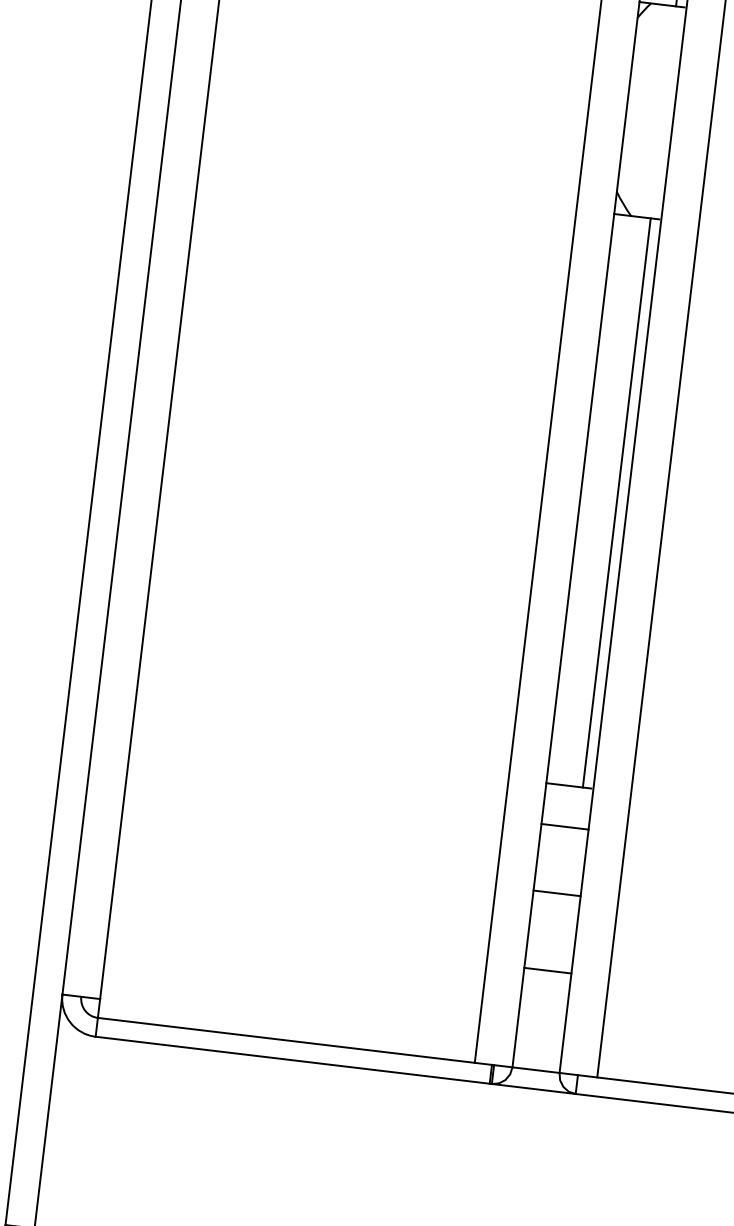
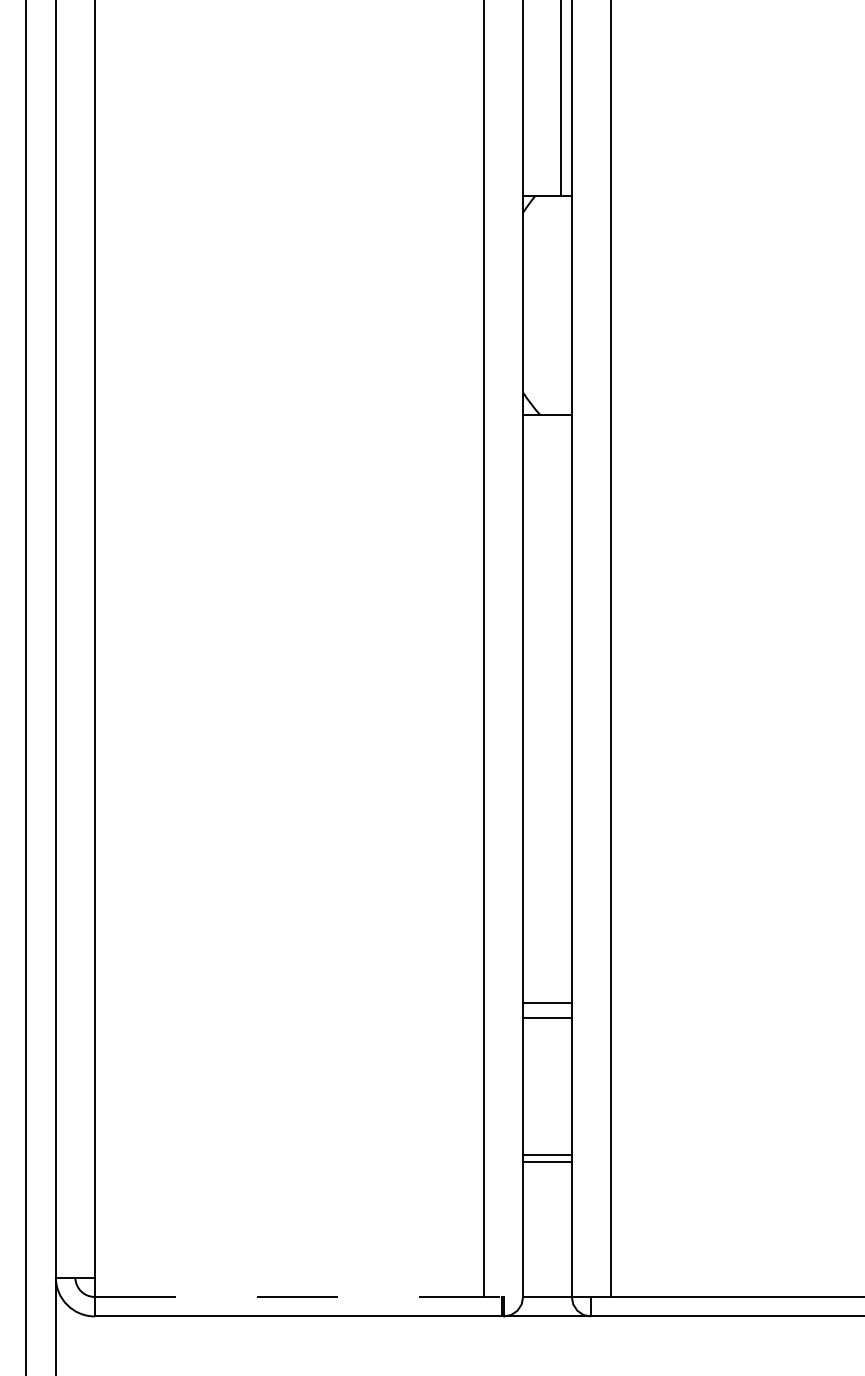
line: (616, 503) -> (560, 709), removed
line: (565, 826) -> (547, 1017), moved
line: (557, 893) -> (547, 1162), moved
line: (547, 970) -> (547, 1155), moved
line: (305, 1042) -> (309, 1296), solid -> dashed

